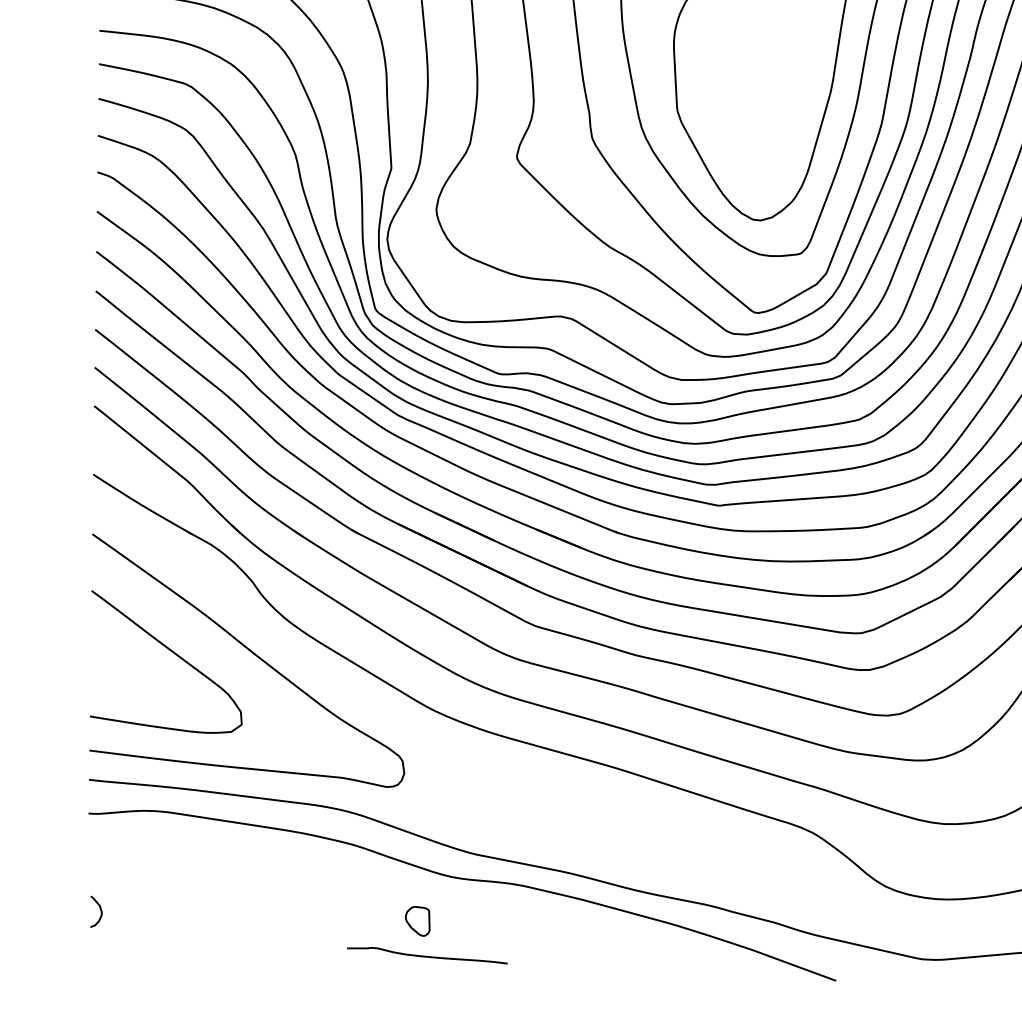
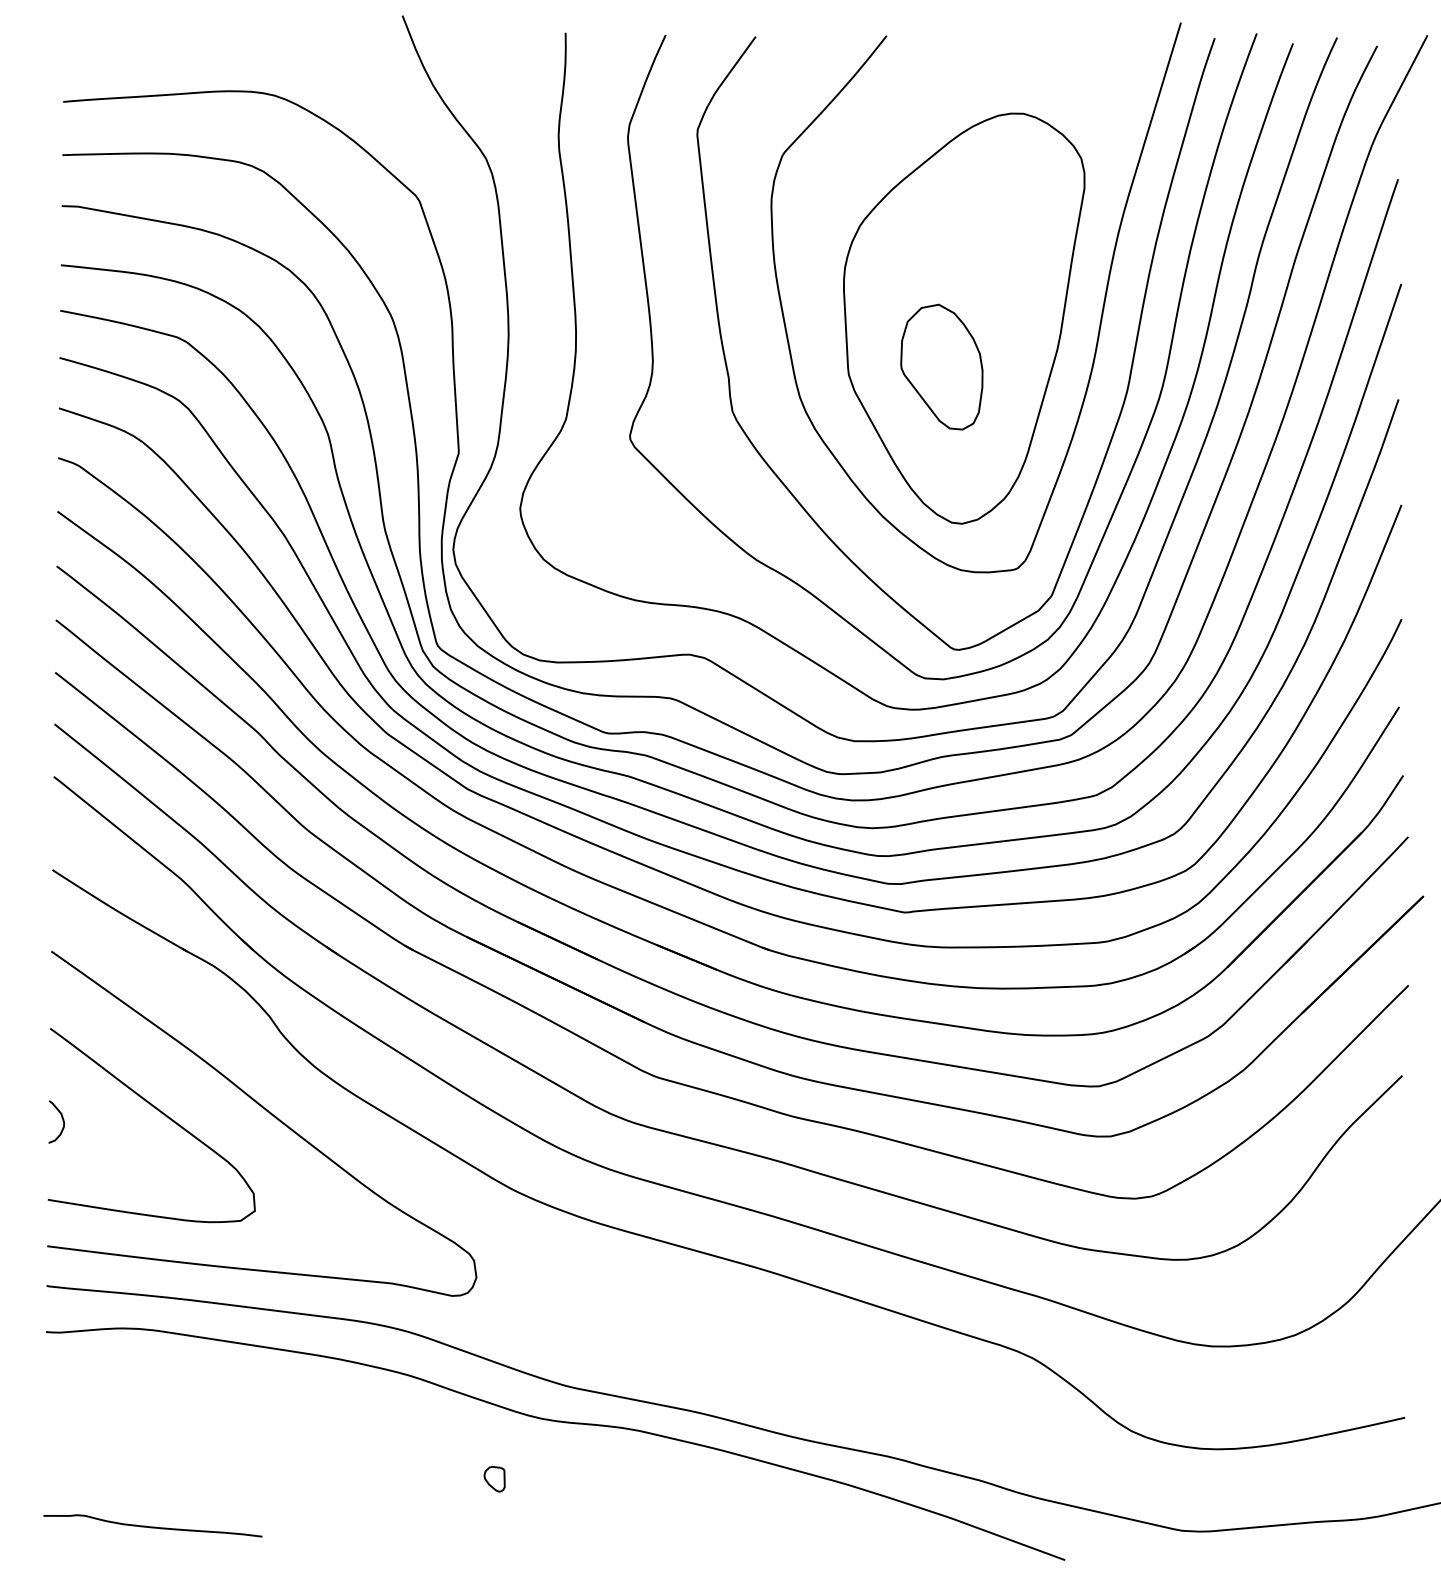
part: (745, 105) -> (941, 366), added
curve: (99, 909) -> (61, 1118), moved
part: (417, 921) -> (494, 1479), size x0.62
curve: (427, 956) -> (152, 1526), moved

